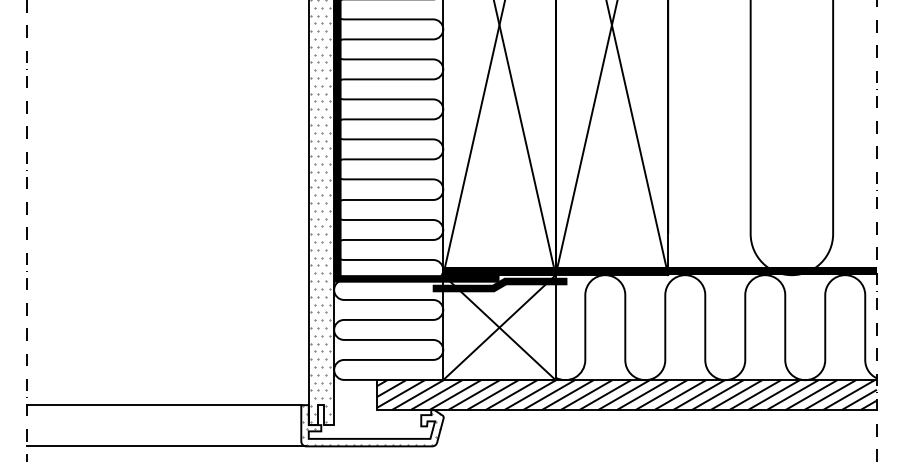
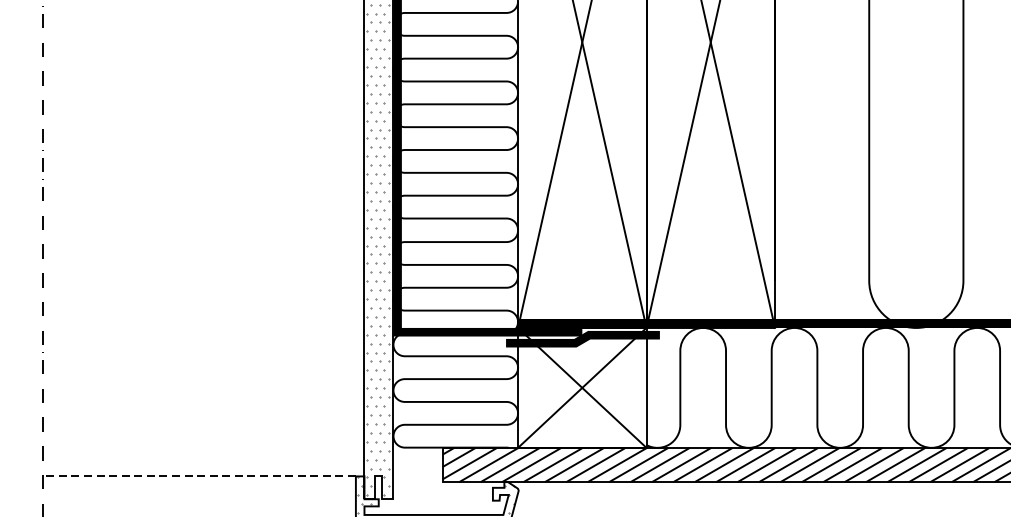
line: (163, 405) -> (198, 476), solid -> dashed

